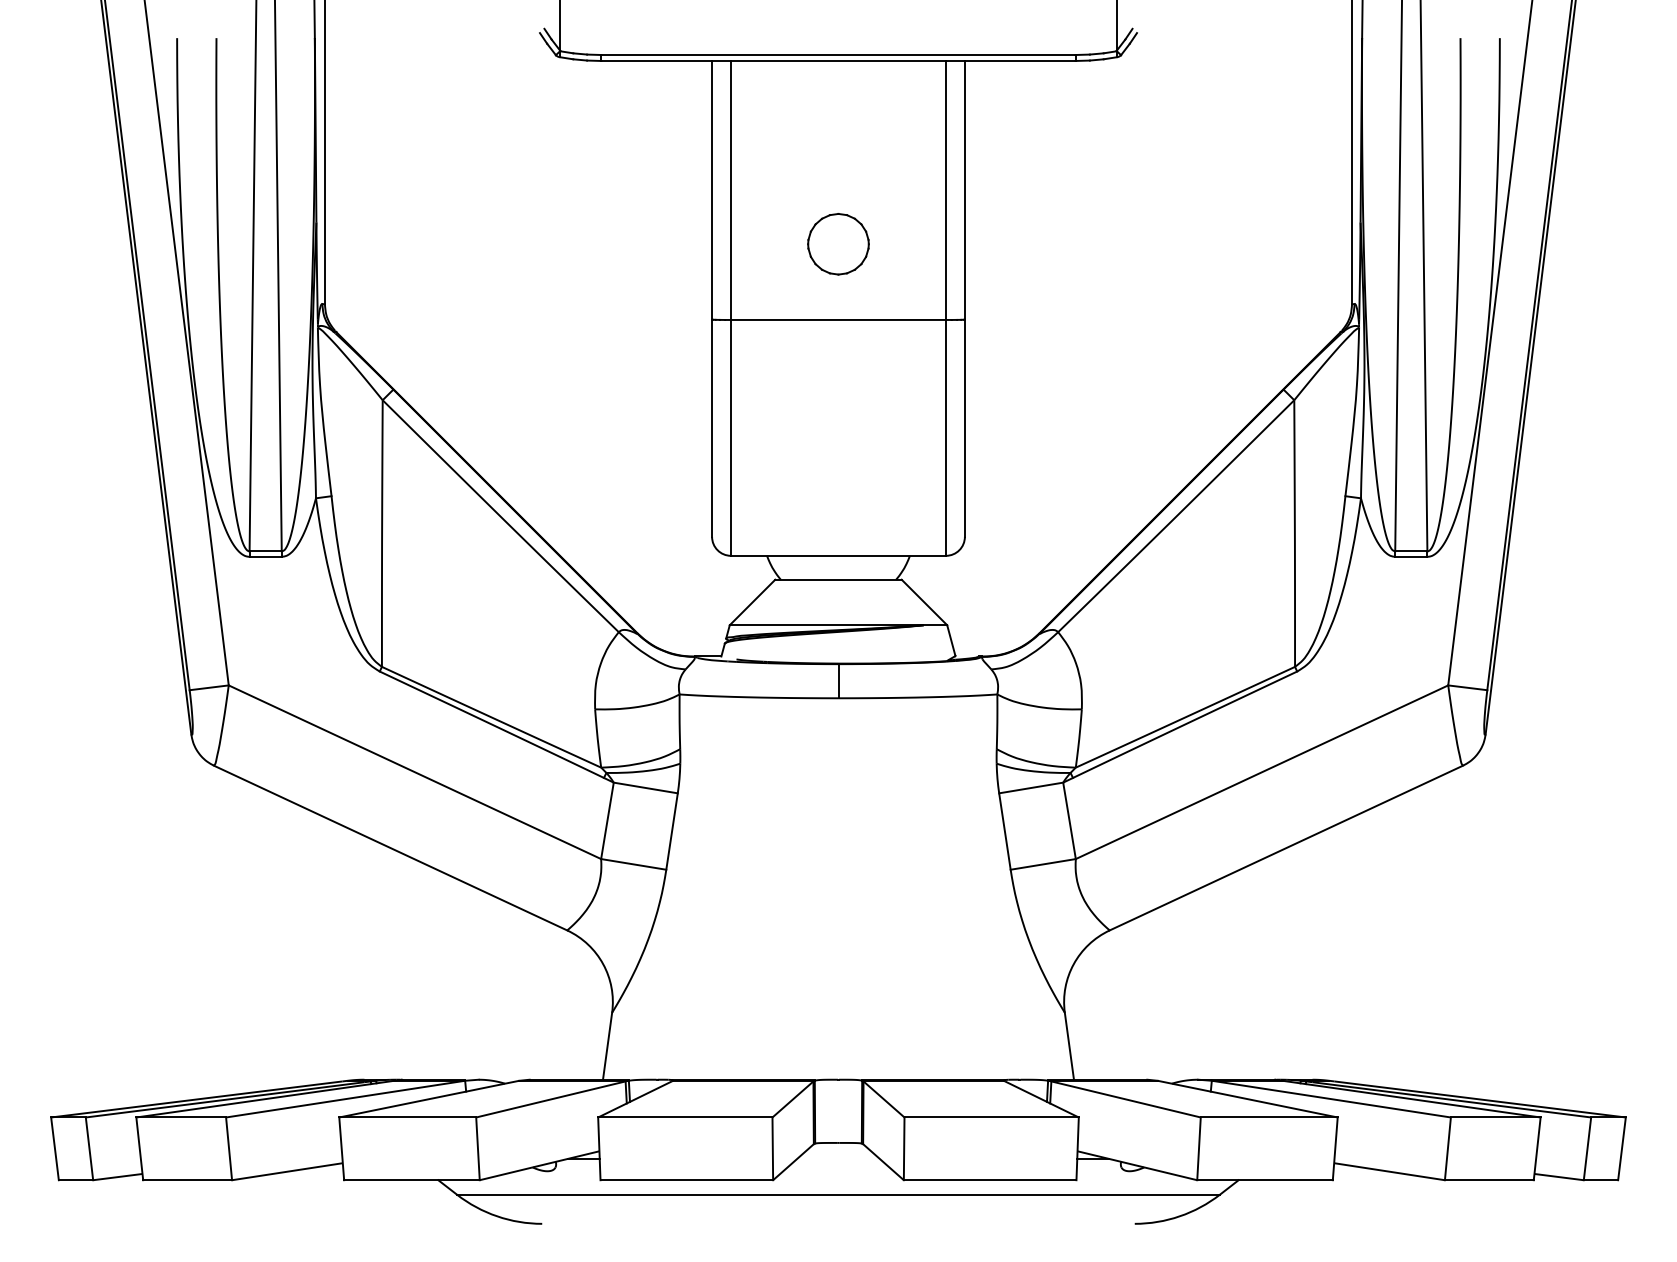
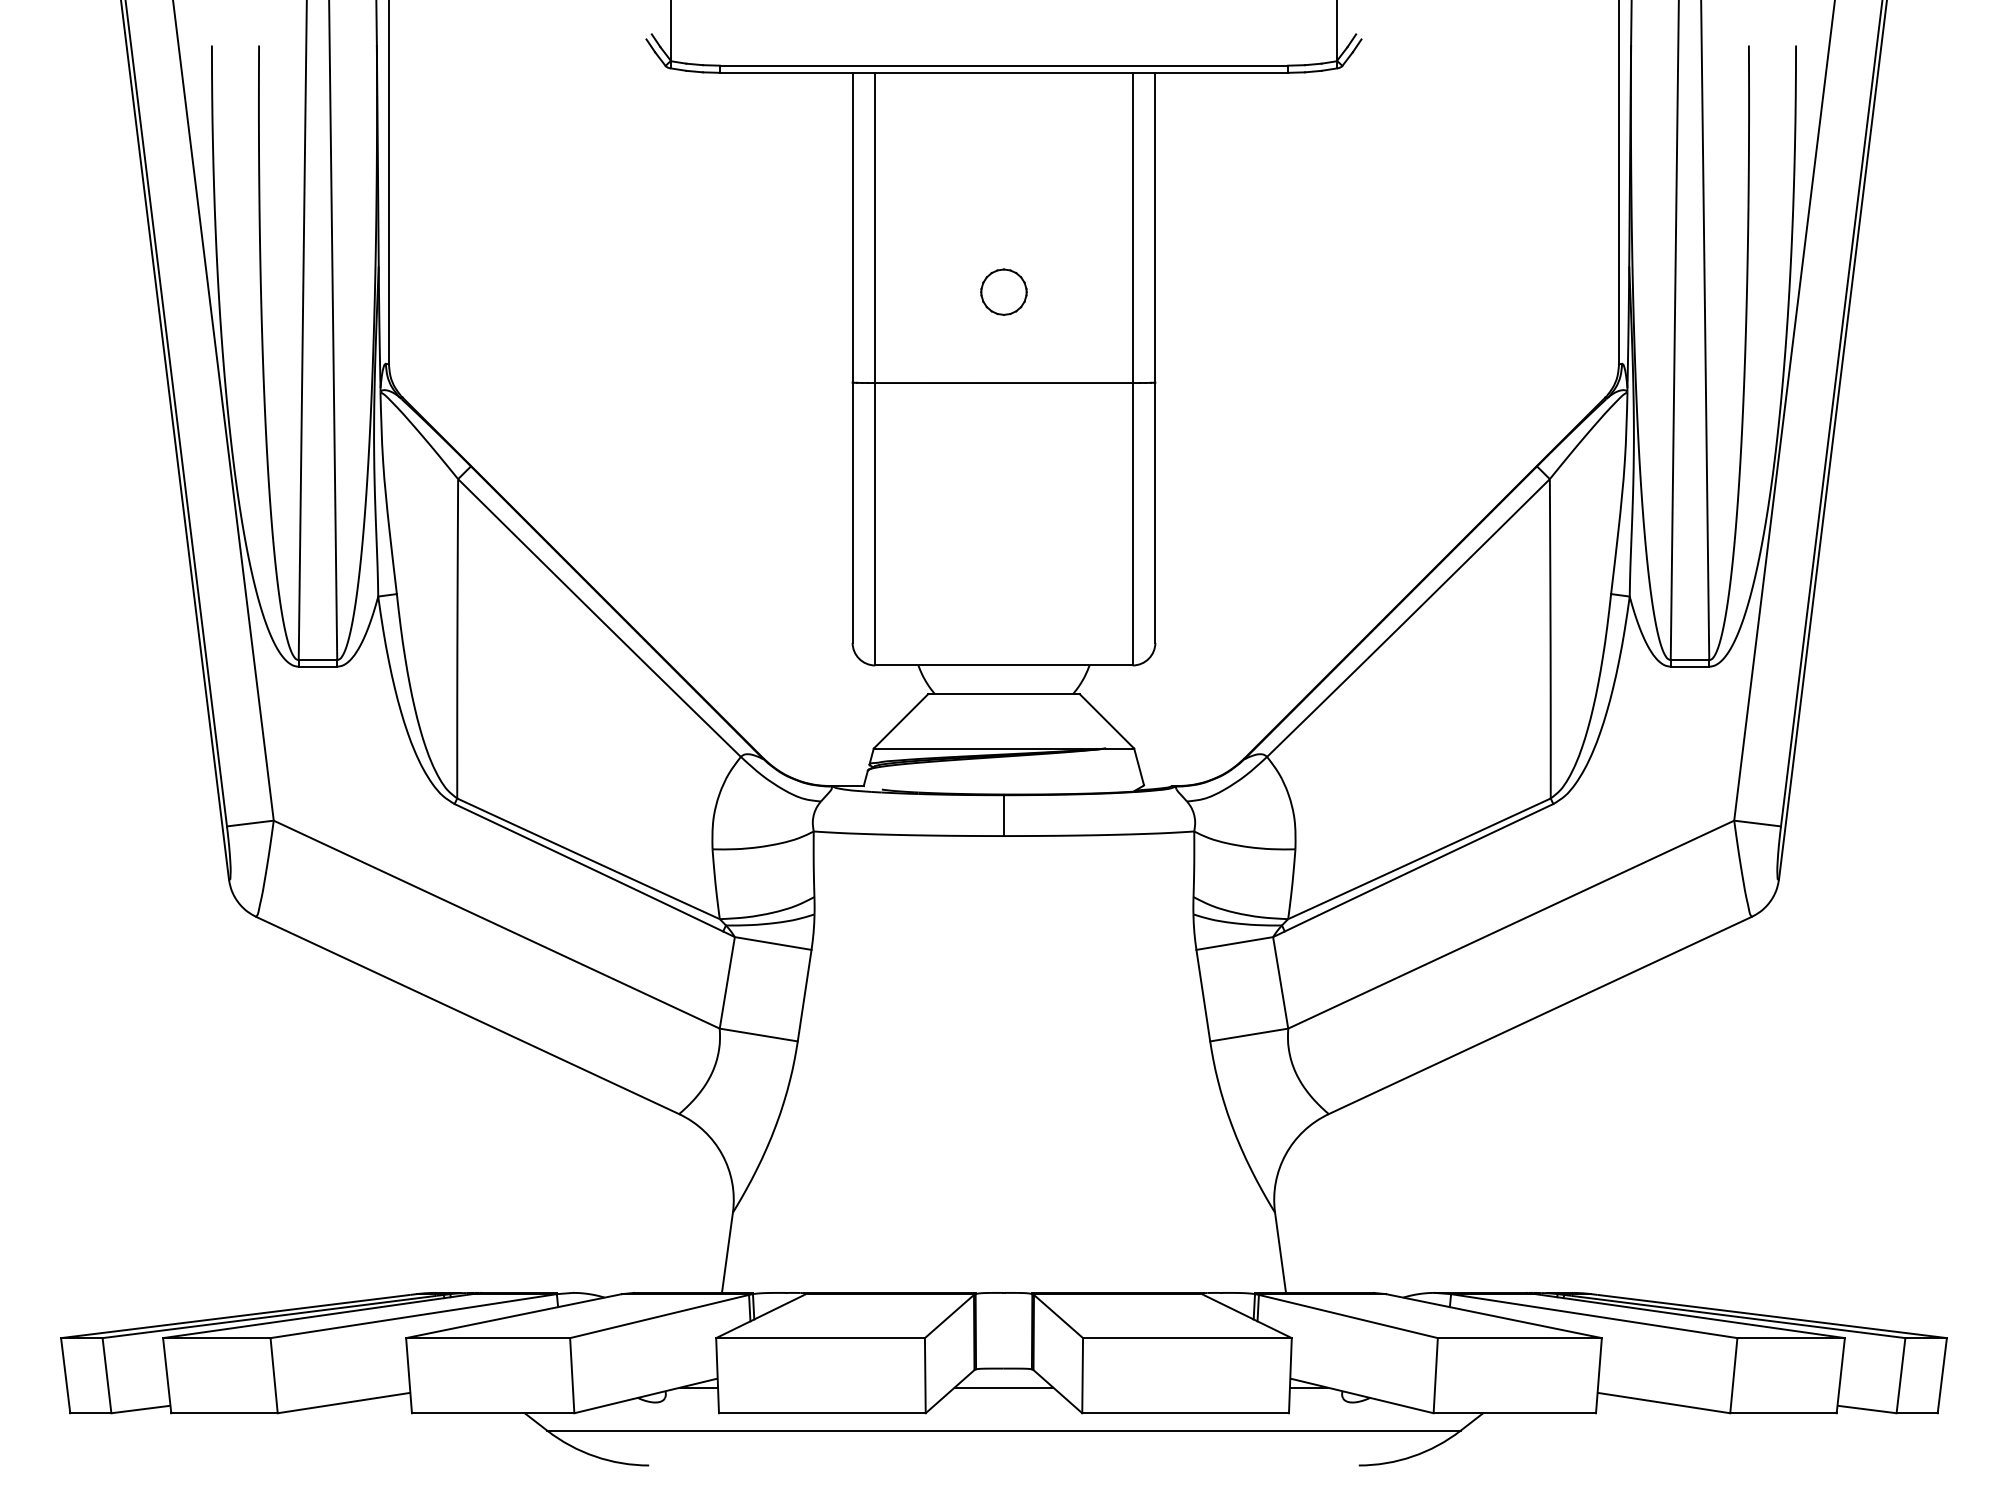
part: (838, 243) -> (1003, 291), size x0.62
line: (838, 1158) -> (1003, 1387), added

